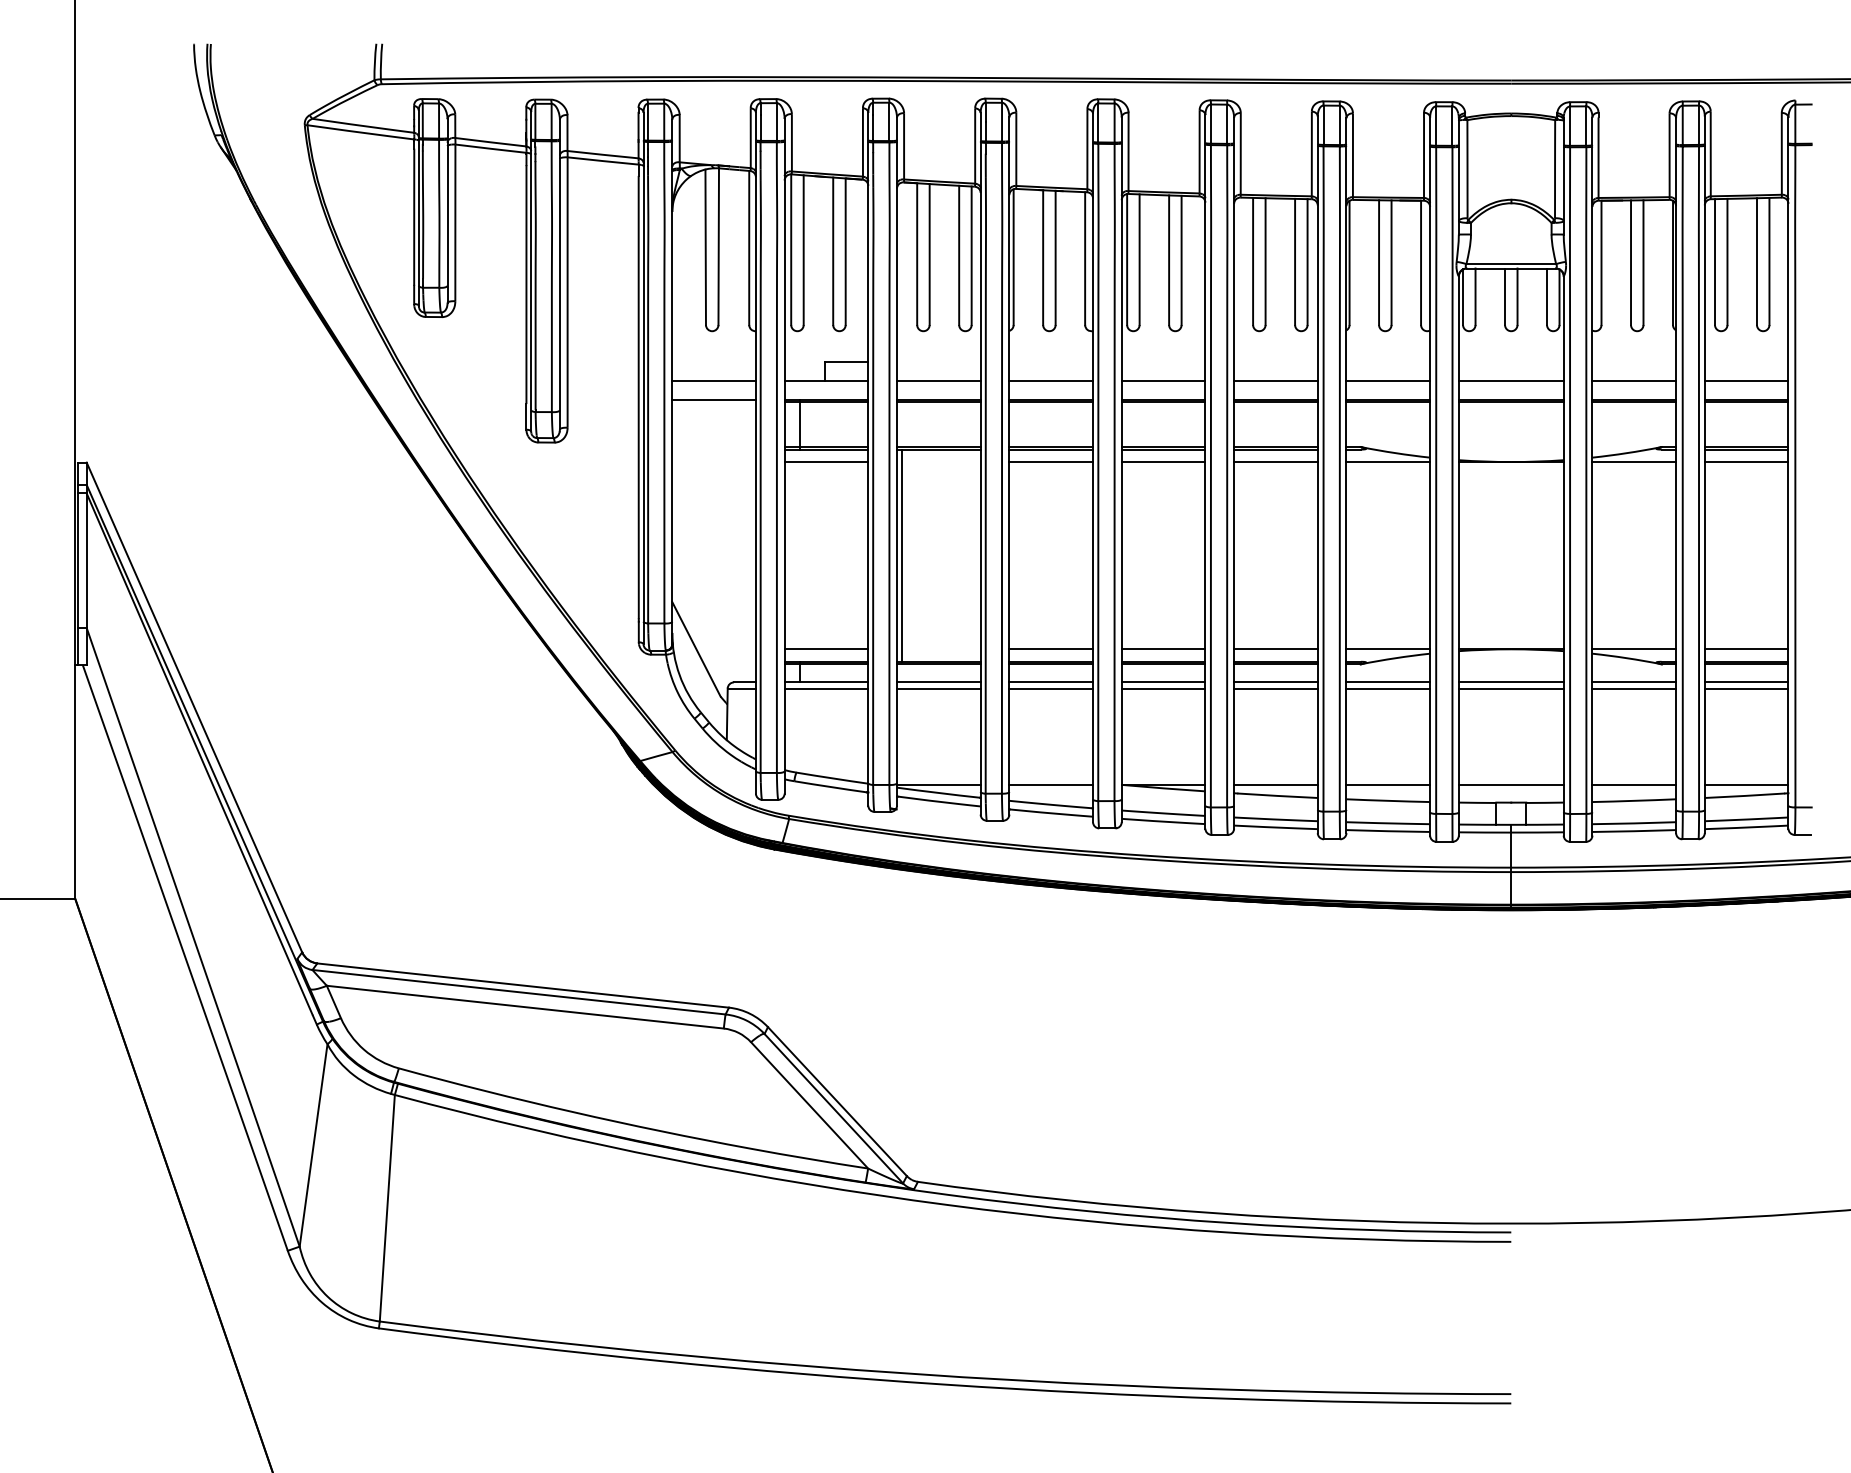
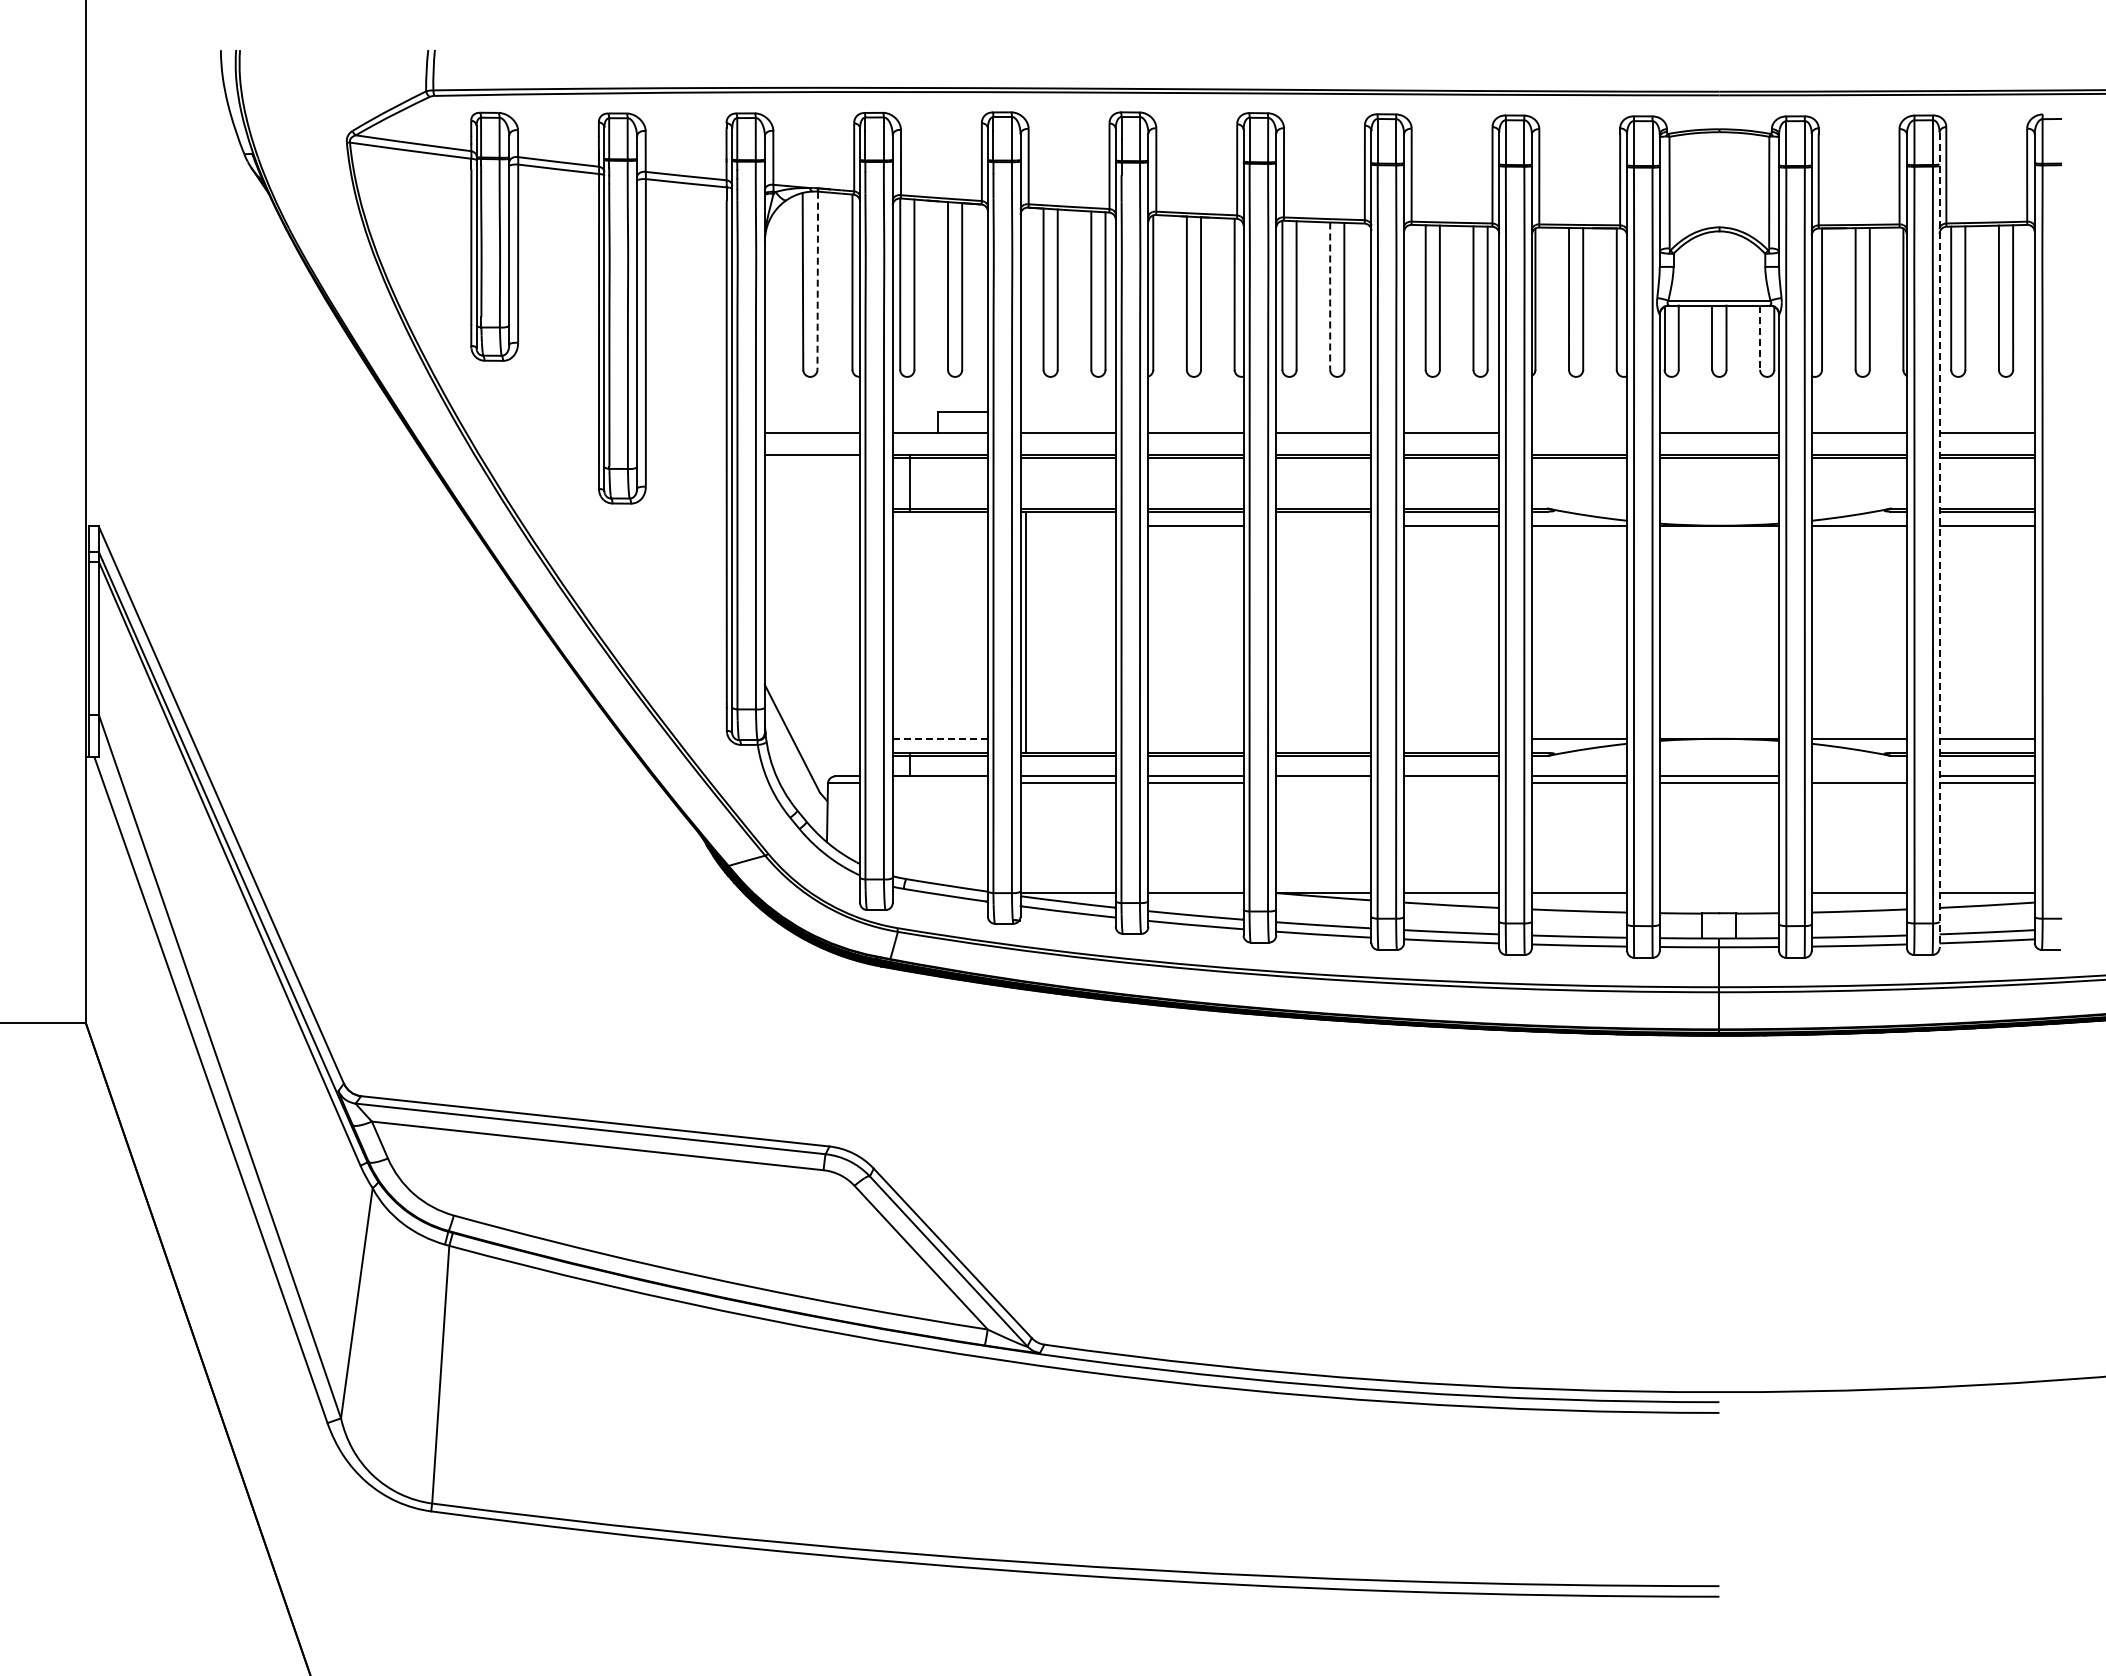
line: (718, 247) -> (817, 281), solid -> dashed
line: (1169, 260) -> (1330, 296), solid -> dashed
line: (1547, 297) -> (1760, 338), solid -> dashed
line: (1388, 380) -> (1579, 433), removed
line: (825, 461) -> (939, 525), removed
line: (1163, 461) -> (1323, 525), removed
line: (1704, 474) -> (1939, 540), solid -> dashed
line: (826, 649) -> (940, 738), solid -> dashed
line: (1050, 649) -> (1195, 738), removed
line: (1163, 649) -> (1323, 738), removed
line: (1275, 649) -> (1451, 738), removed
line: (1633, 682) -> (1858, 776), removed
line: (825, 688) -> (939, 783), removed
line: (1163, 688) -> (1323, 783), removed
line: (1275, 688) -> (1451, 783), removed
line: (1511, 784) -> (1719, 892), removed

